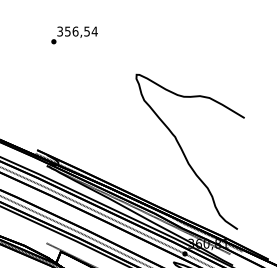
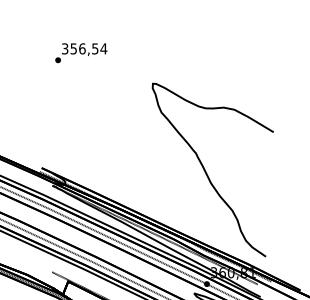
text: (74, 35) -> (81, 53), moved

